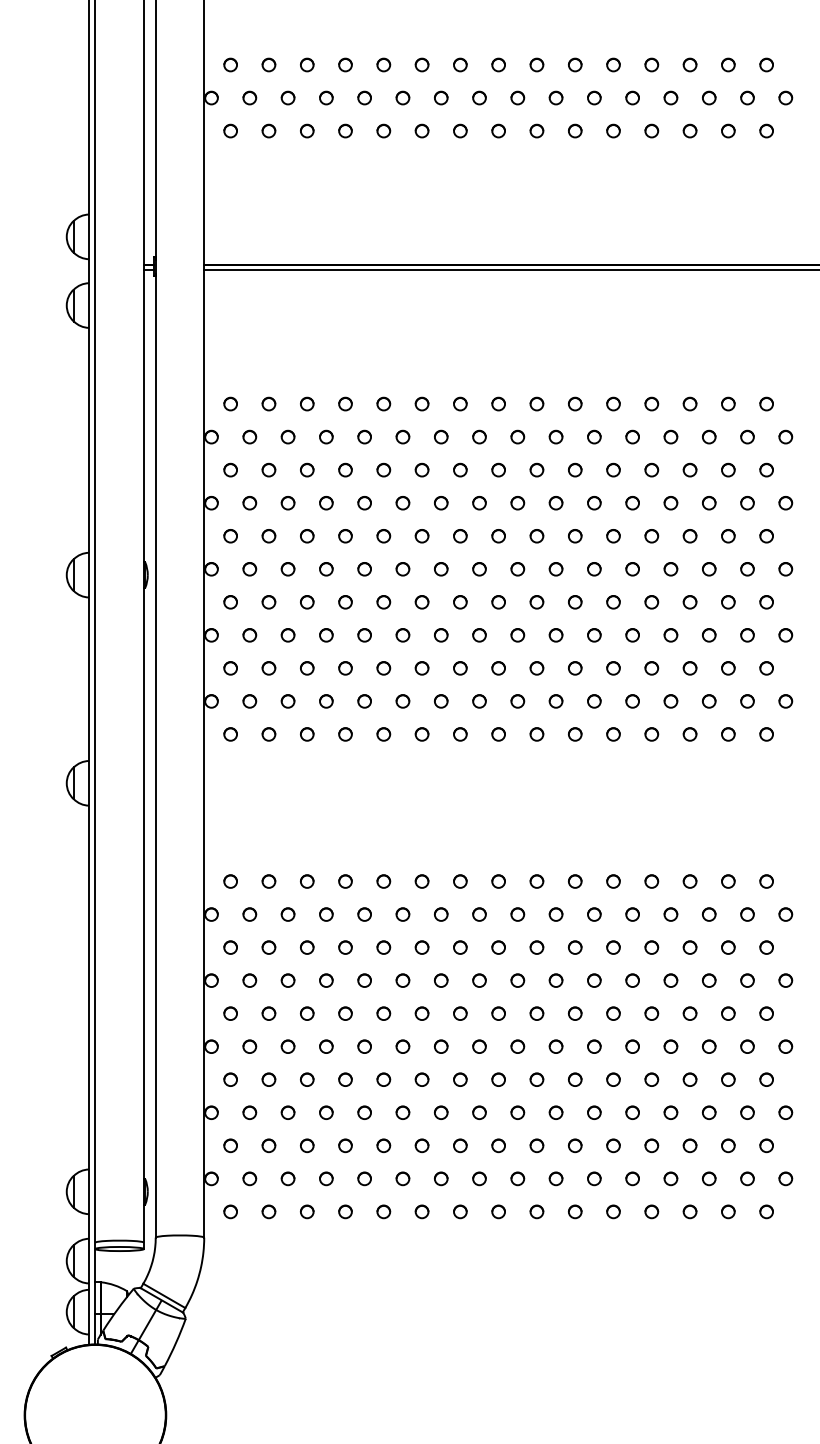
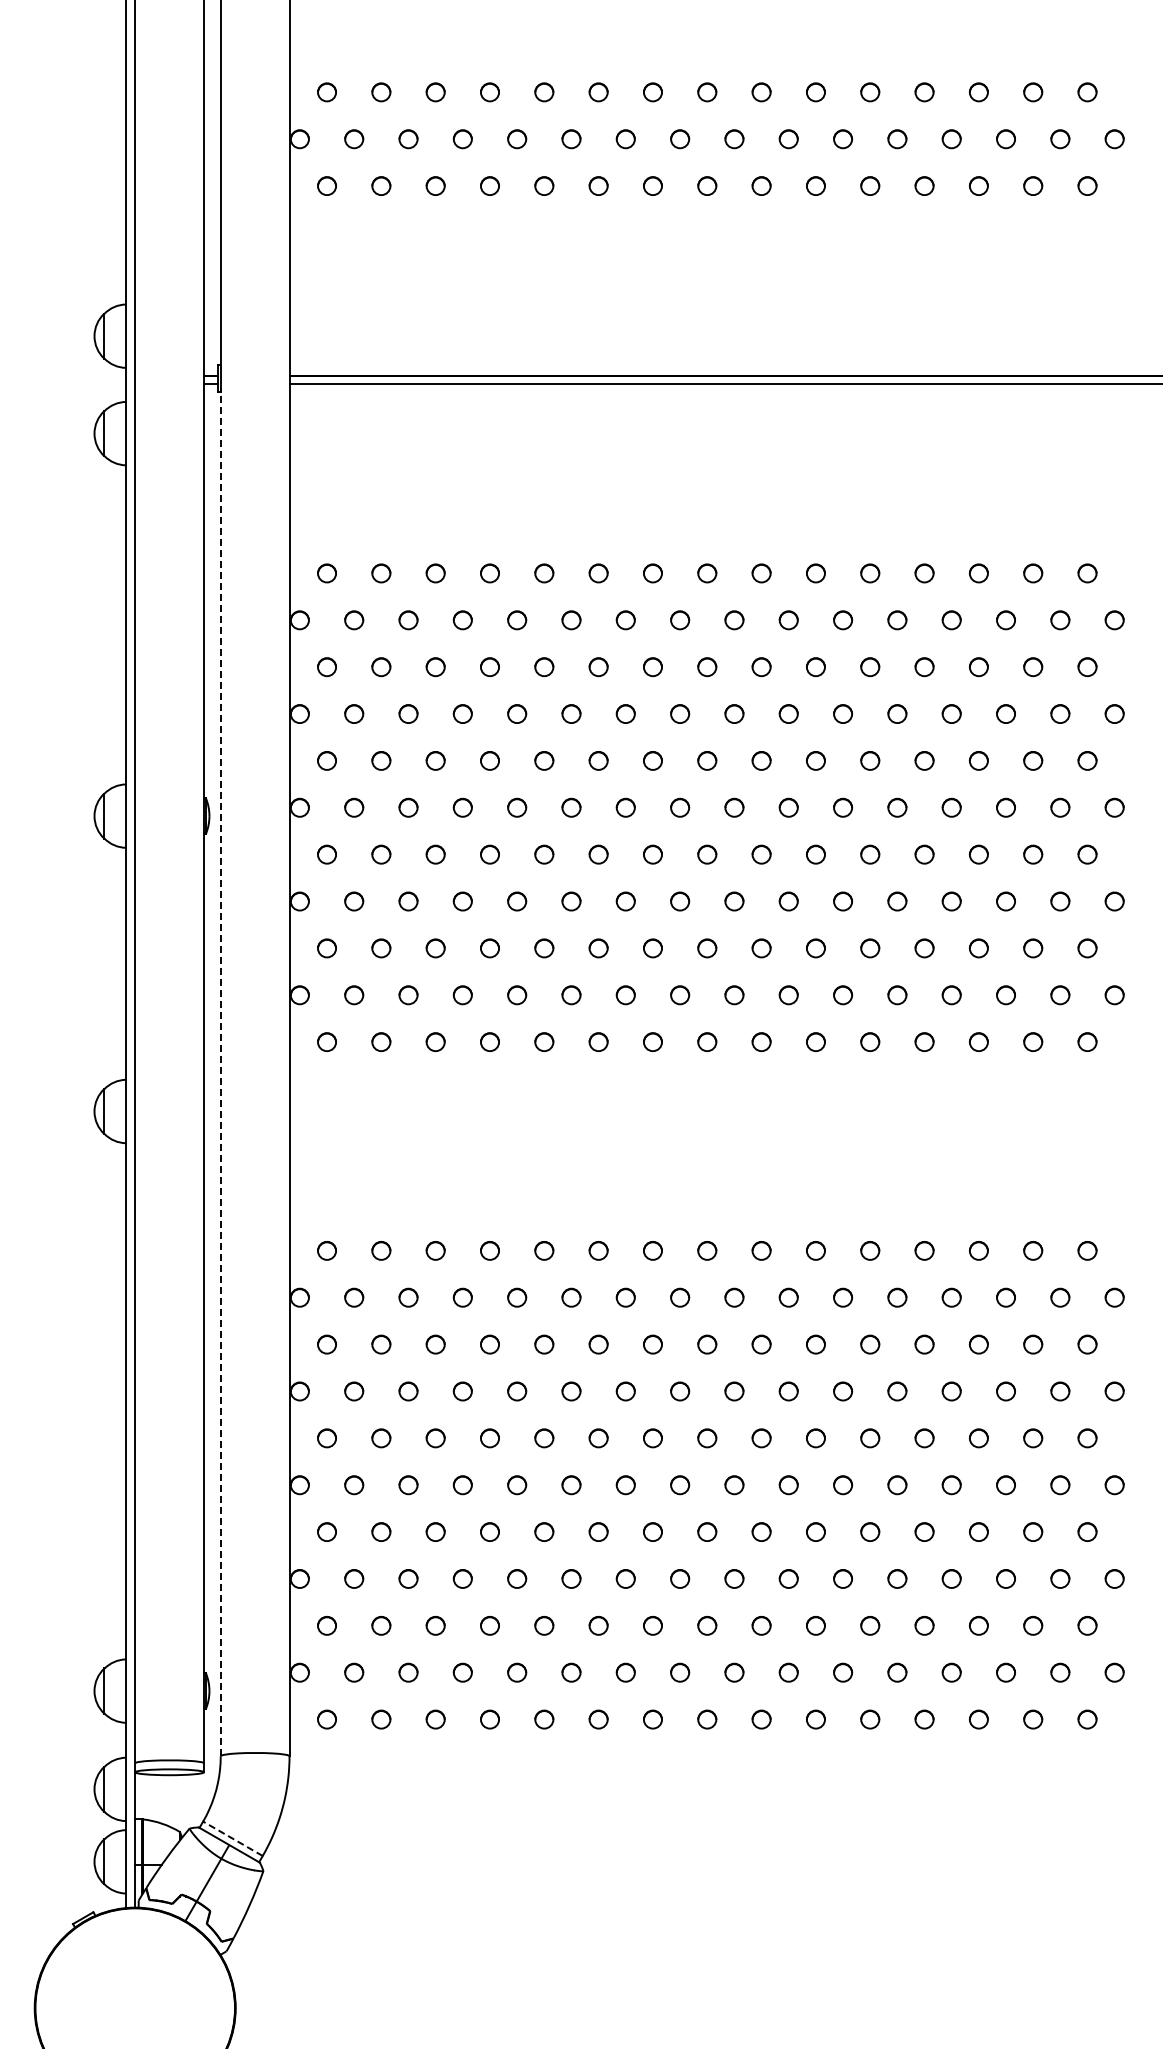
line: (155, 755) -> (220, 1072), solid -> dashed
line: (164, 1295) -> (232, 1838), solid -> dashed

